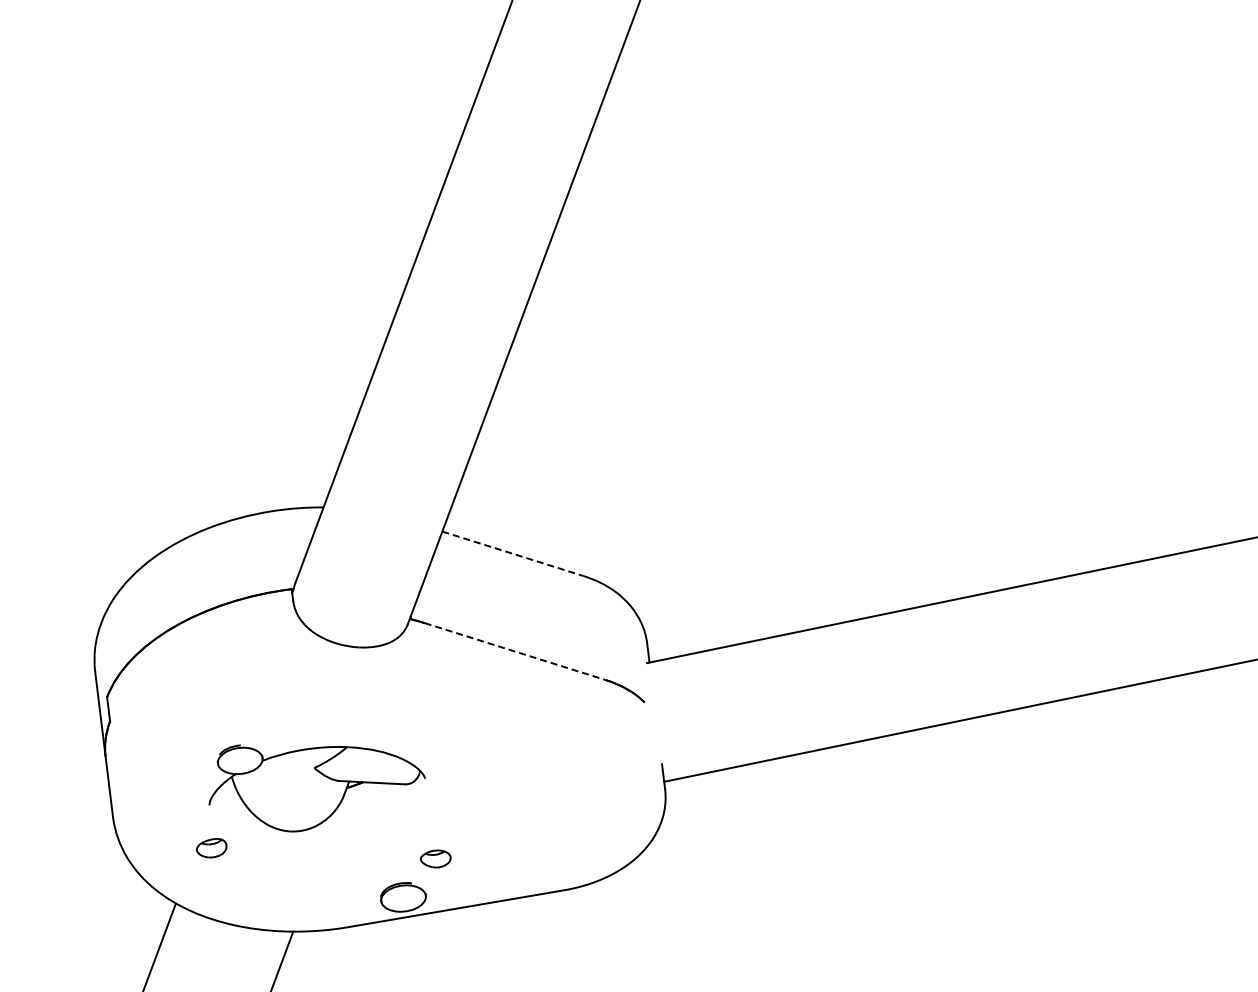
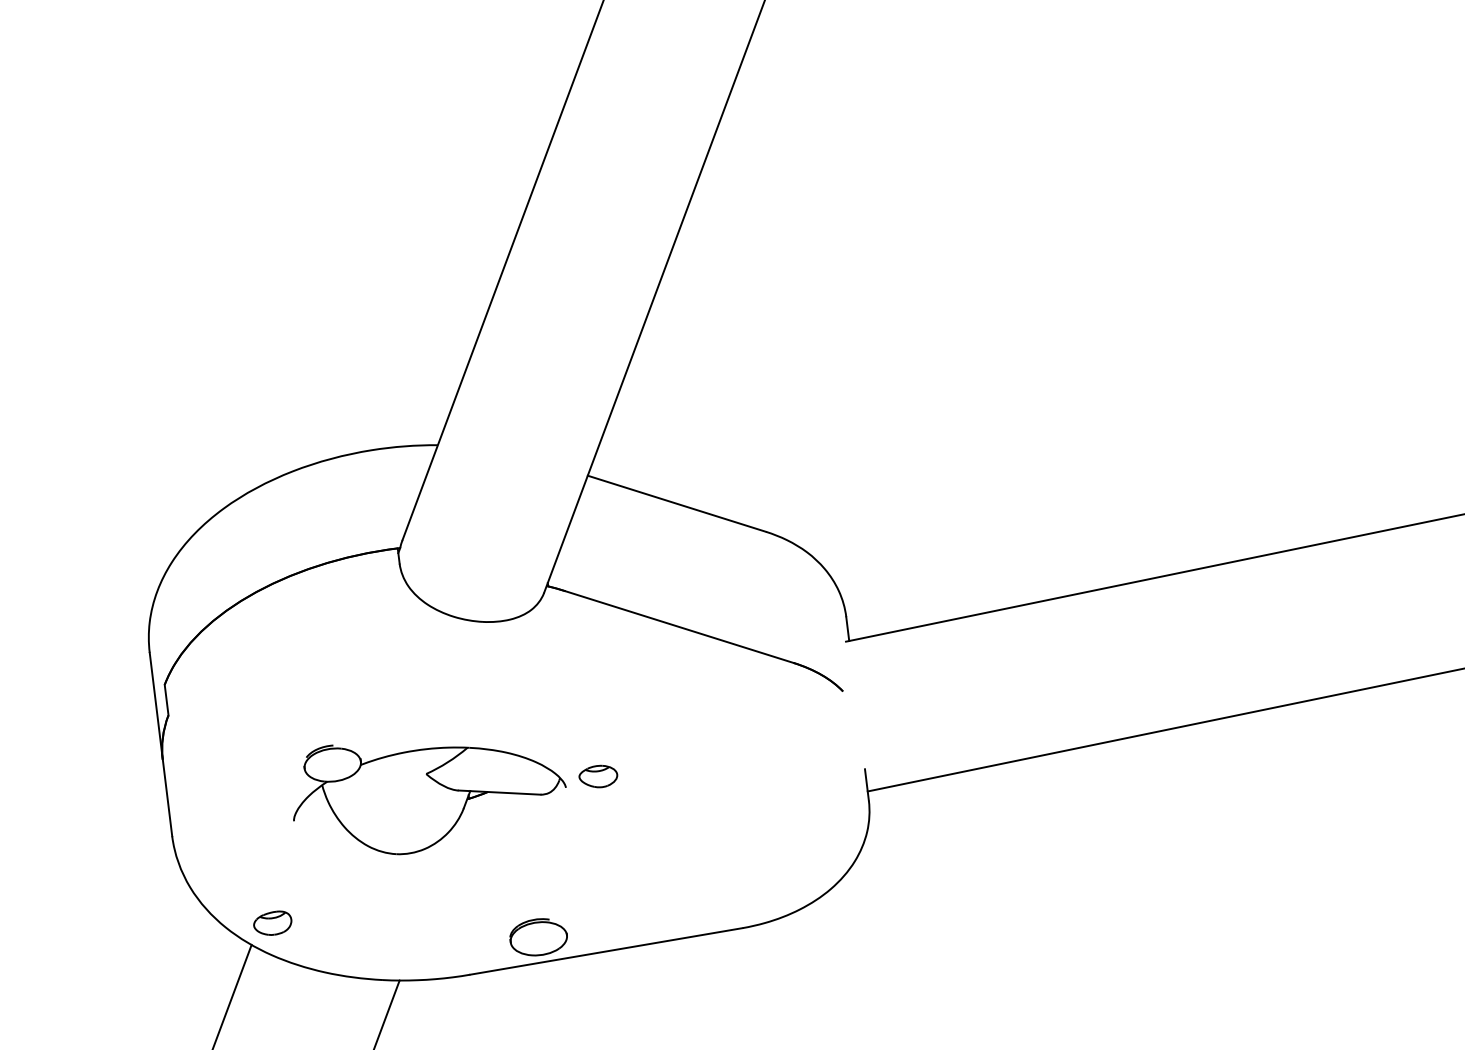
line: (513, 553) -> (677, 503), dashed -> solid
line: (515, 651) -> (680, 627), dashed -> solid
part: (211, 848) -> (272, 923), moved
part: (435, 858) -> (598, 775), moved

